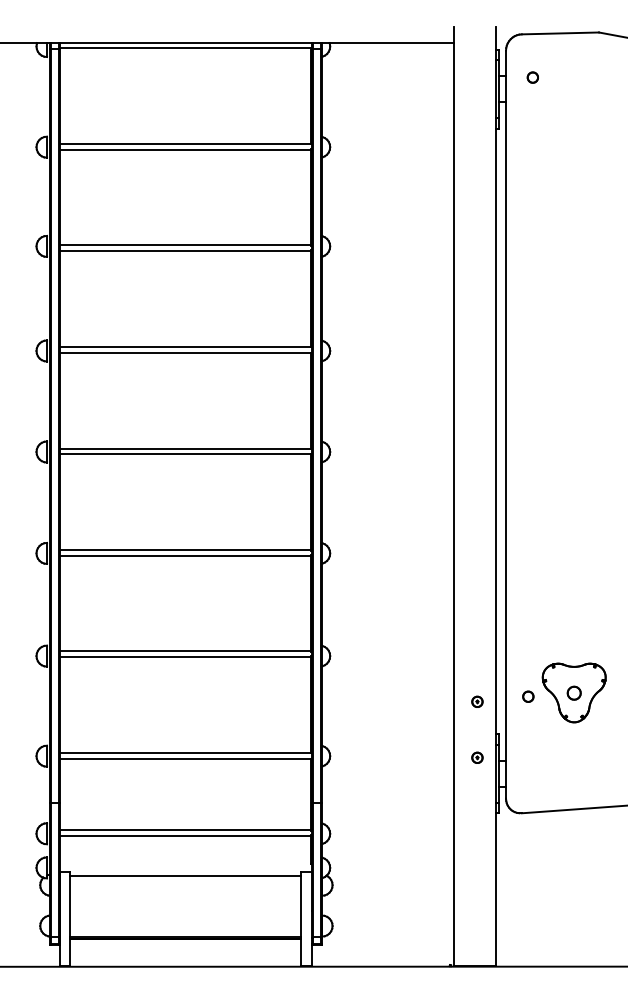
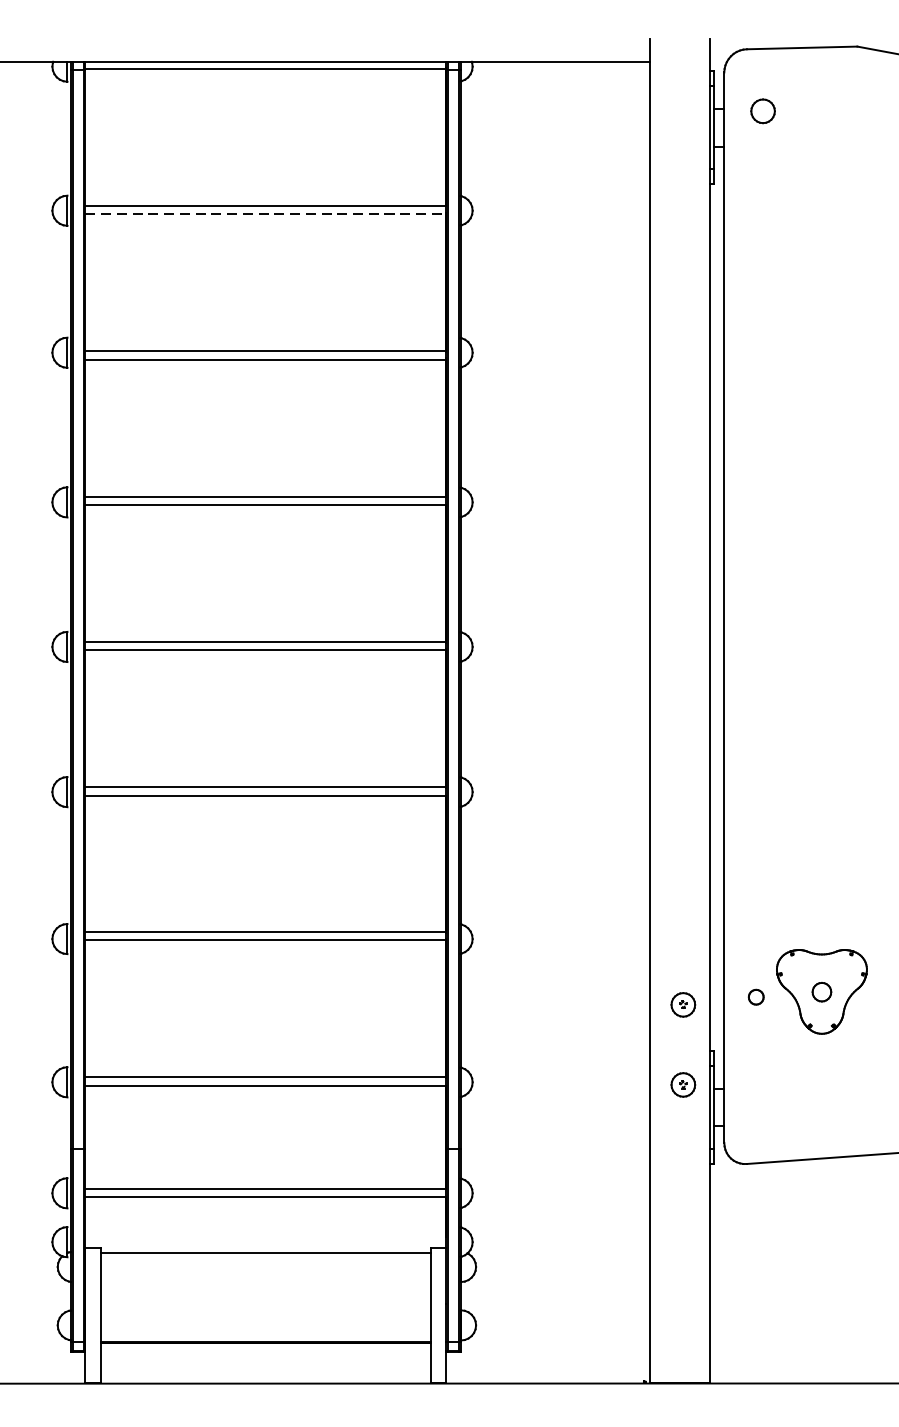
part: (532, 77) -> (762, 111), size x1.6
line: (185, 149) -> (265, 214), solid -> dashed
part: (477, 701) -> (683, 1004), size x1.6
part: (477, 757) -> (683, 1084), size x1.6

